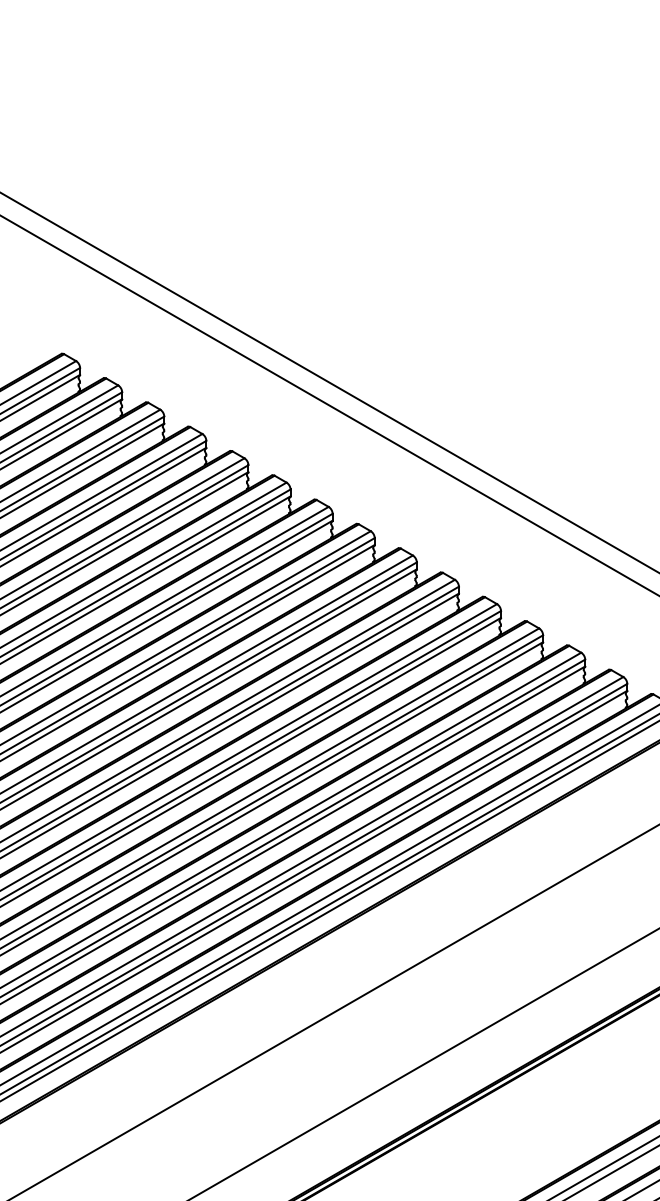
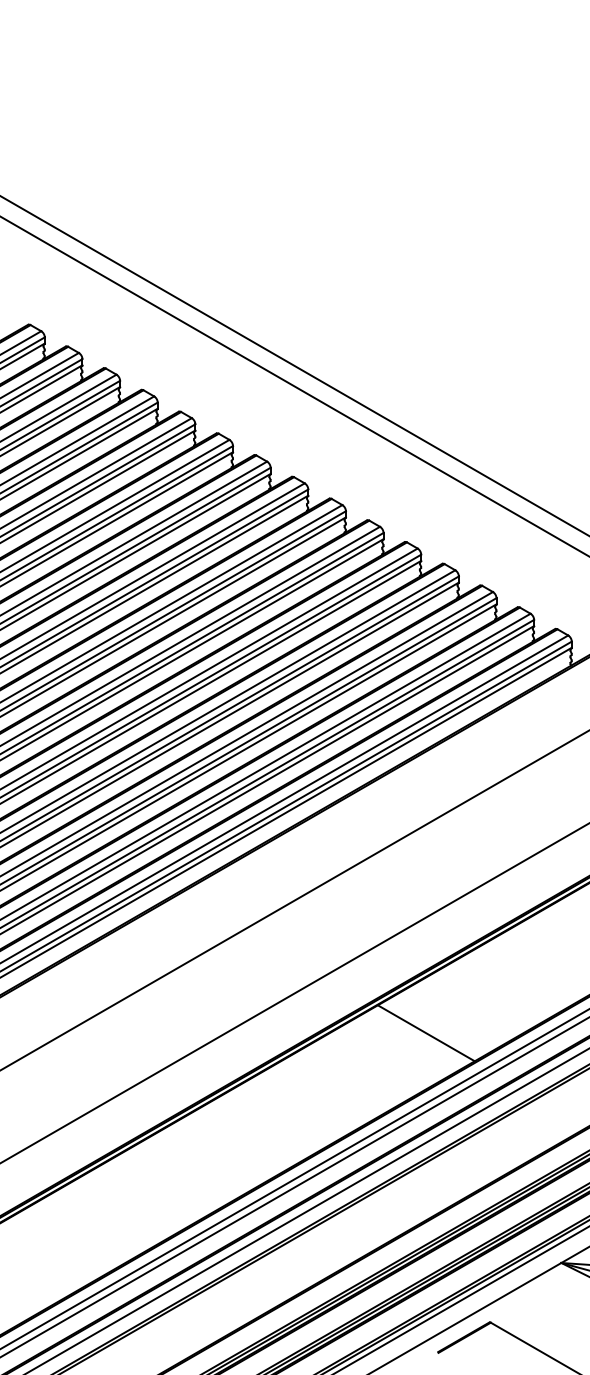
line: (505, 1146) -> (425, 1033), added

